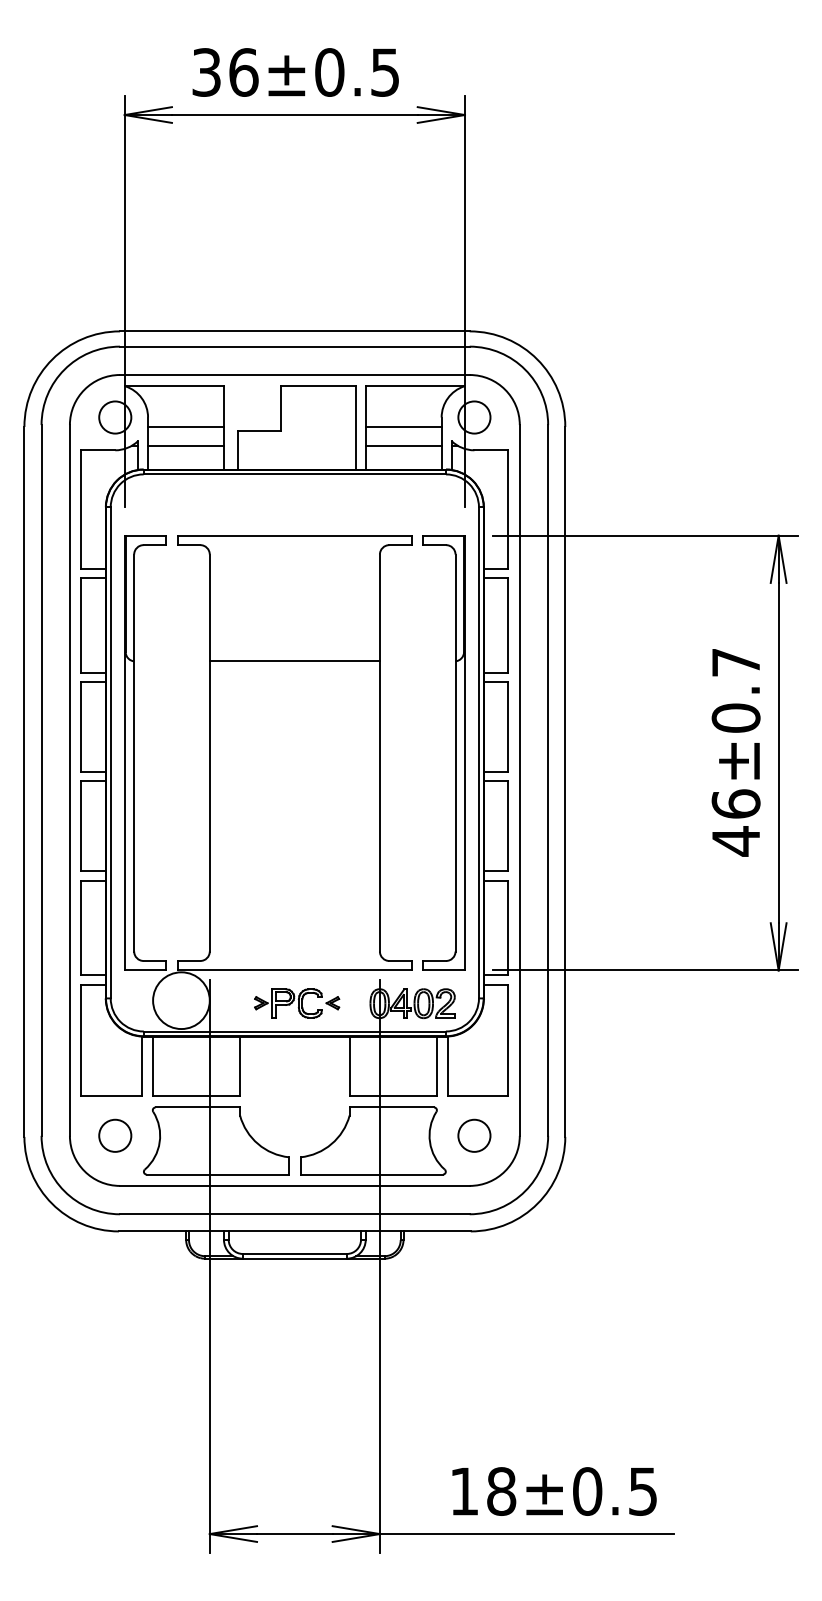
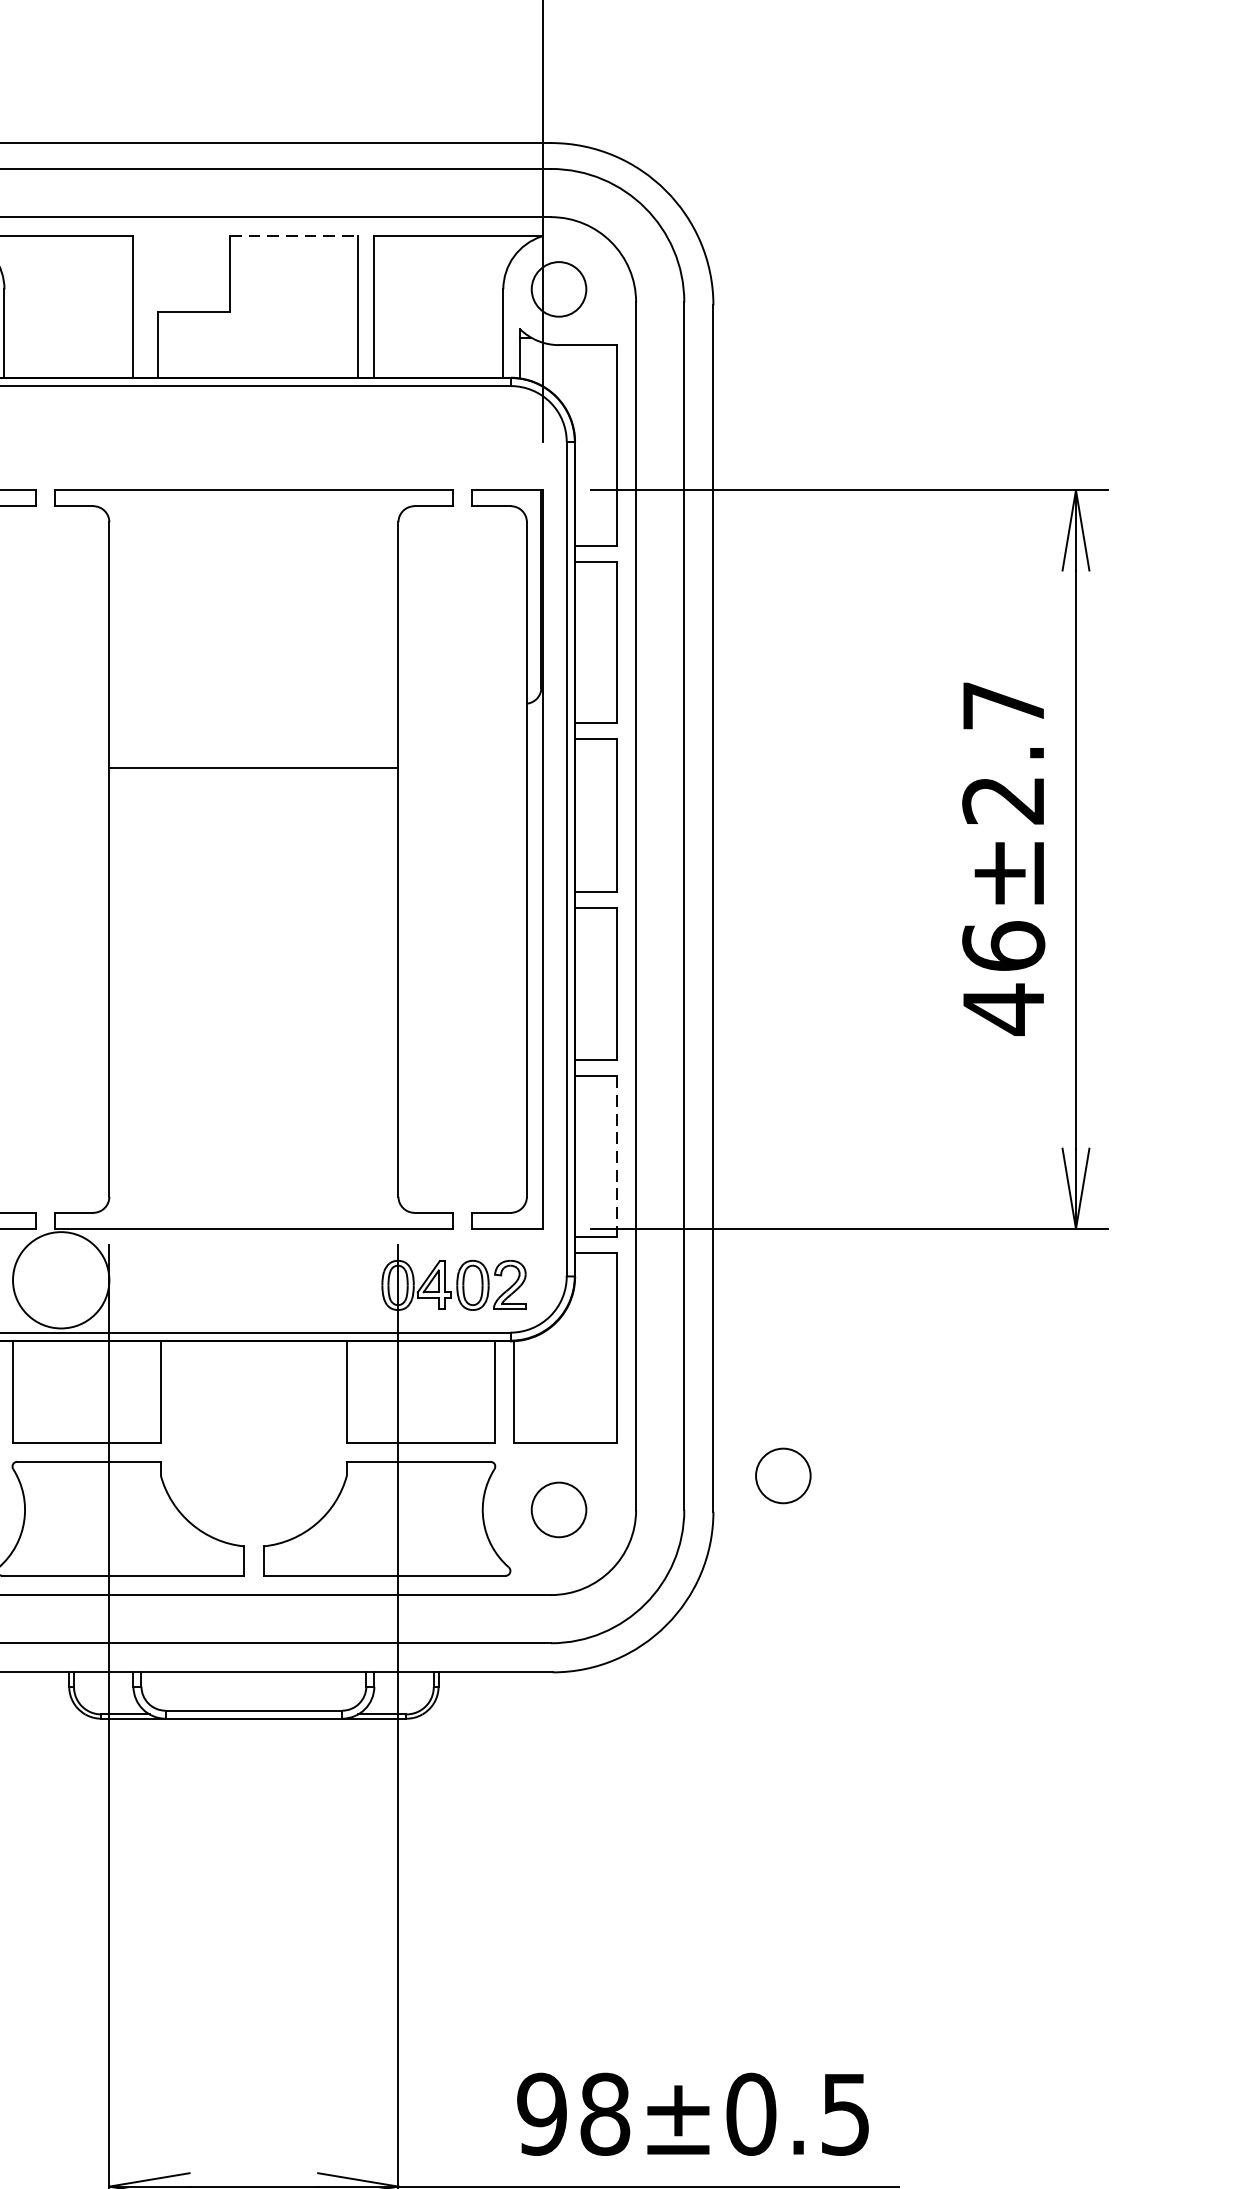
line: (318, 386) -> (294, 236), solid -> dashed
line: (185, 426) -> (68, 304), removed
line: (403, 426) -> (438, 304), removed
line: (185, 445) -> (68, 336), removed
line: (403, 445) -> (438, 336), removed
line: (294, 661) -> (253, 768), moved
text: (735, 717) -> (1002, 799), 46±0.7 -> 46±2.7
line: (508, 928) -> (616, 1157), solid -> dashed
part: (297, 1003) -> (258, 1285), removed
circle: (606, 1115) -> (783, 1475), added
text: (463, 1491) -> (540, 2114), 18±0.5 -> 98±0.5

